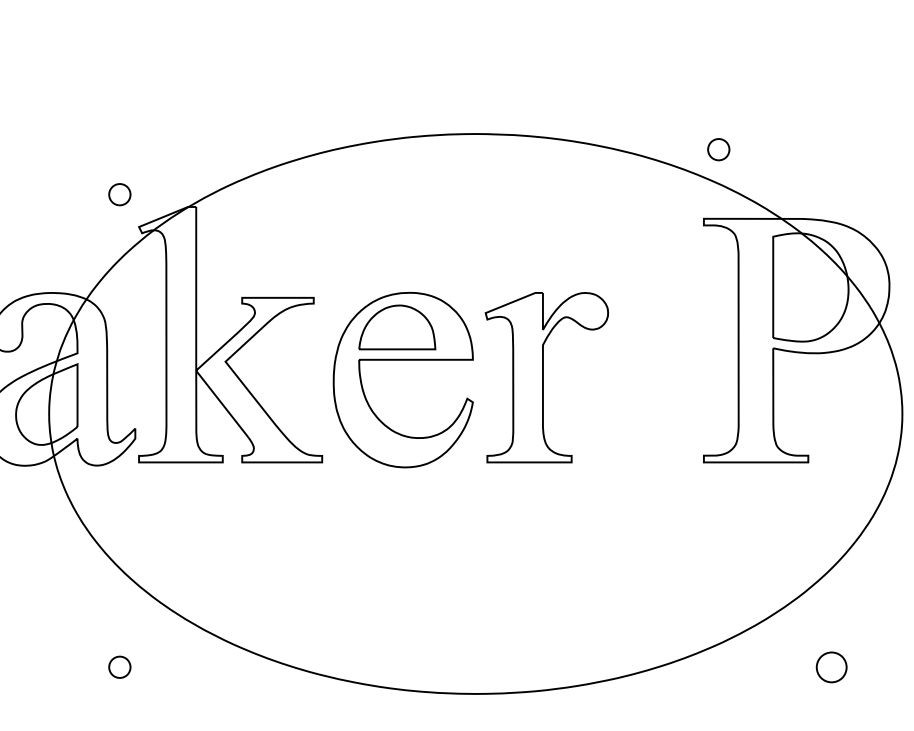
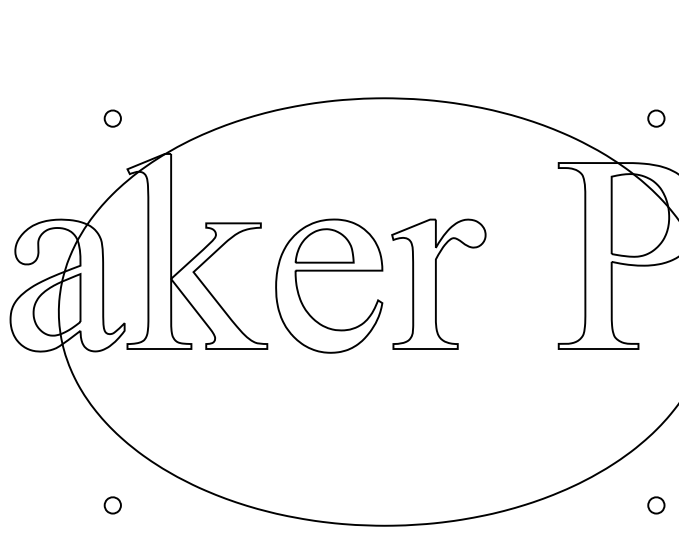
part: (718, 149) -> (656, 118), moved
part: (119, 194) -> (112, 118), moved
part: (831, 666) -> (656, 504), size x0.71

